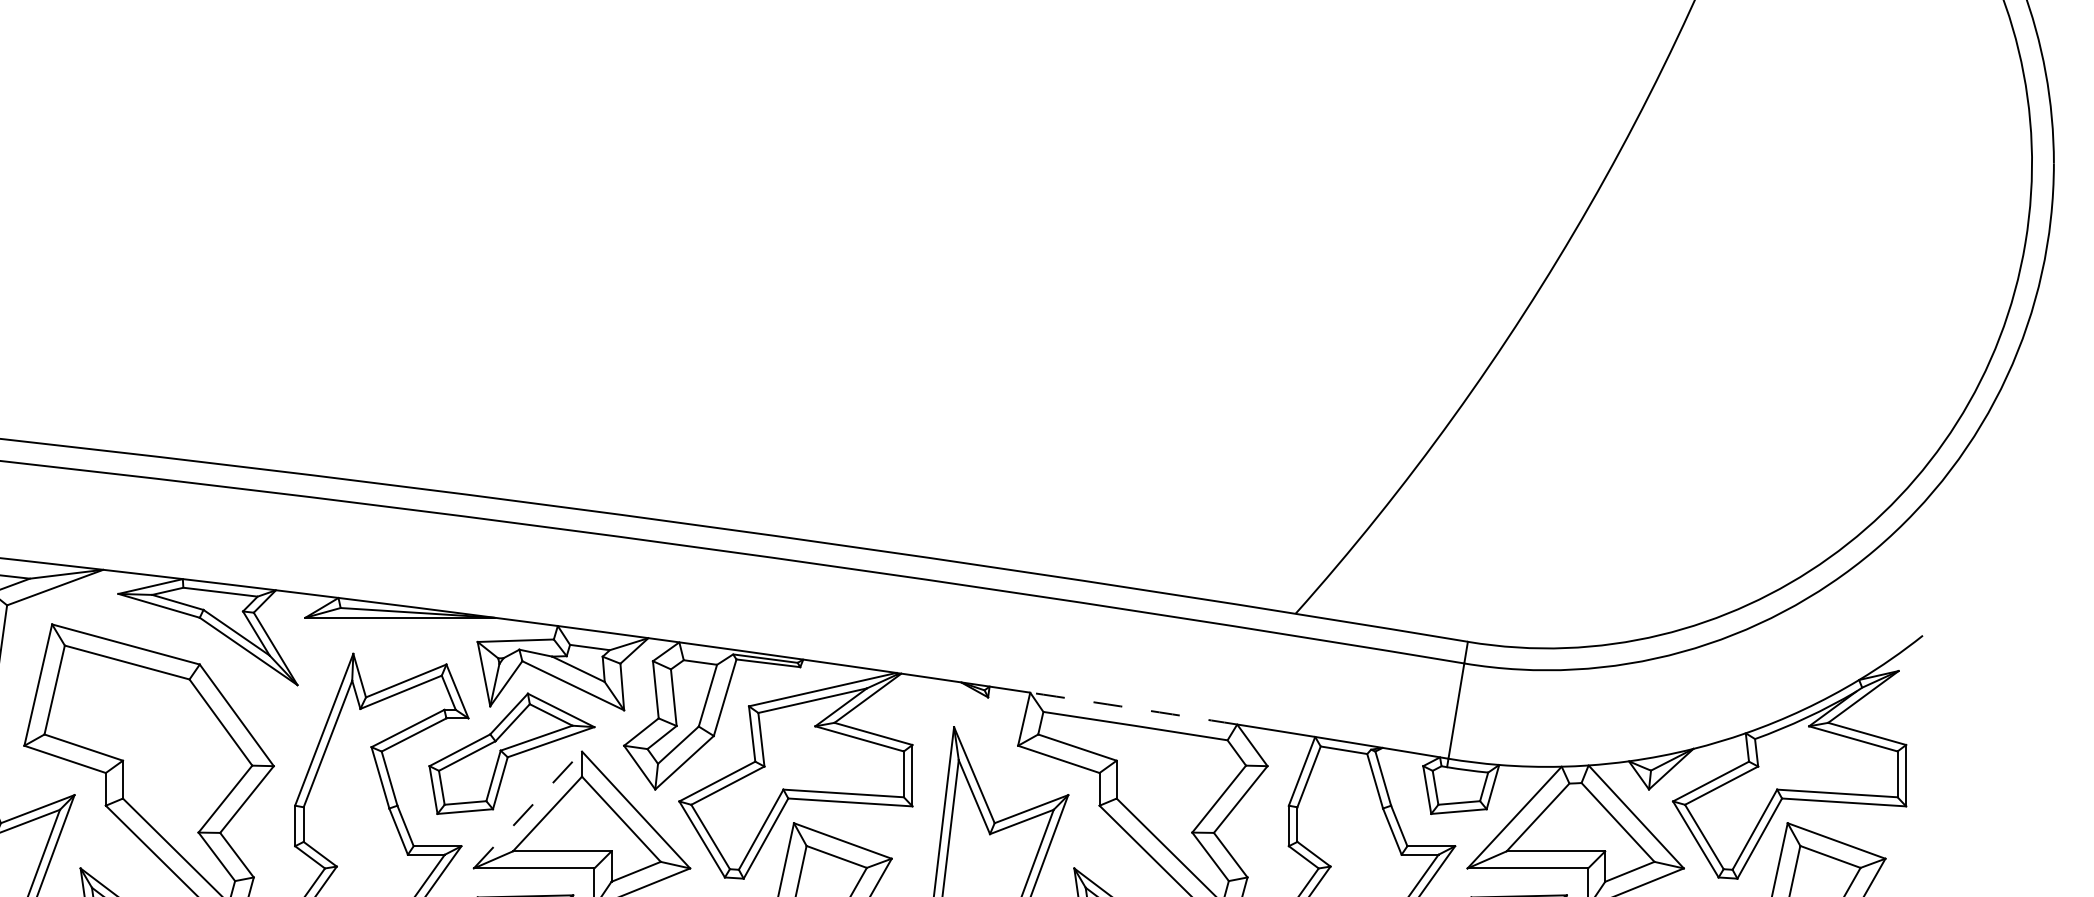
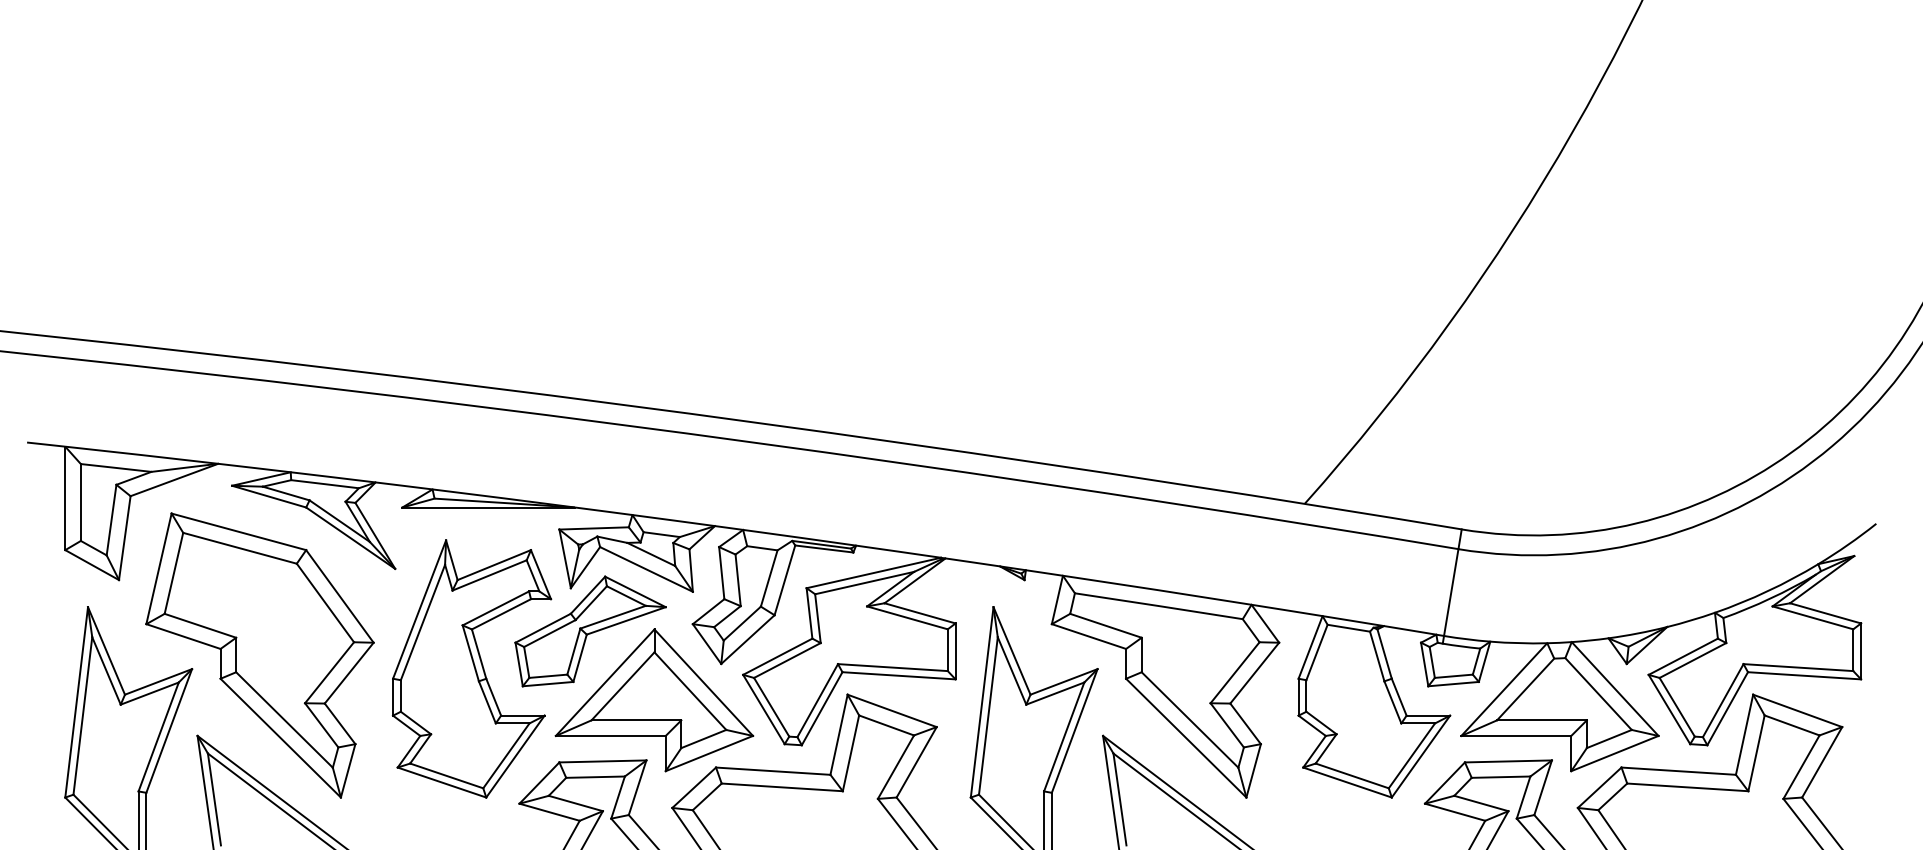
arc: (1134, 708) -> (1157, 590), dashed -> solid
line: (528, 809) -> (605, 682), dashed -> solid

